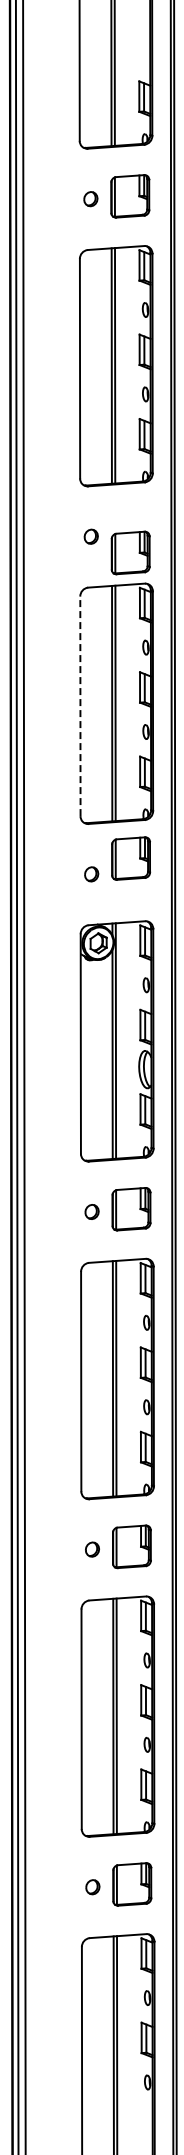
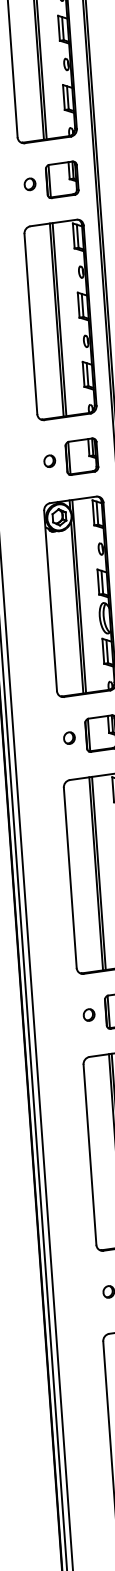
part: (130, 552) -> (62, 179), moved
line: (80, 706) -> (30, 324), dashed -> solid
part: (131, 858) -> (82, 456), moved

